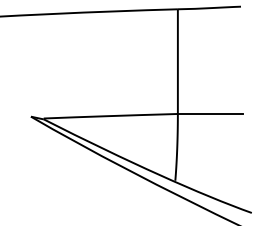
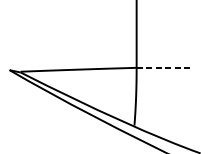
line: (210, 113) -> (164, 67), solid -> dashed

